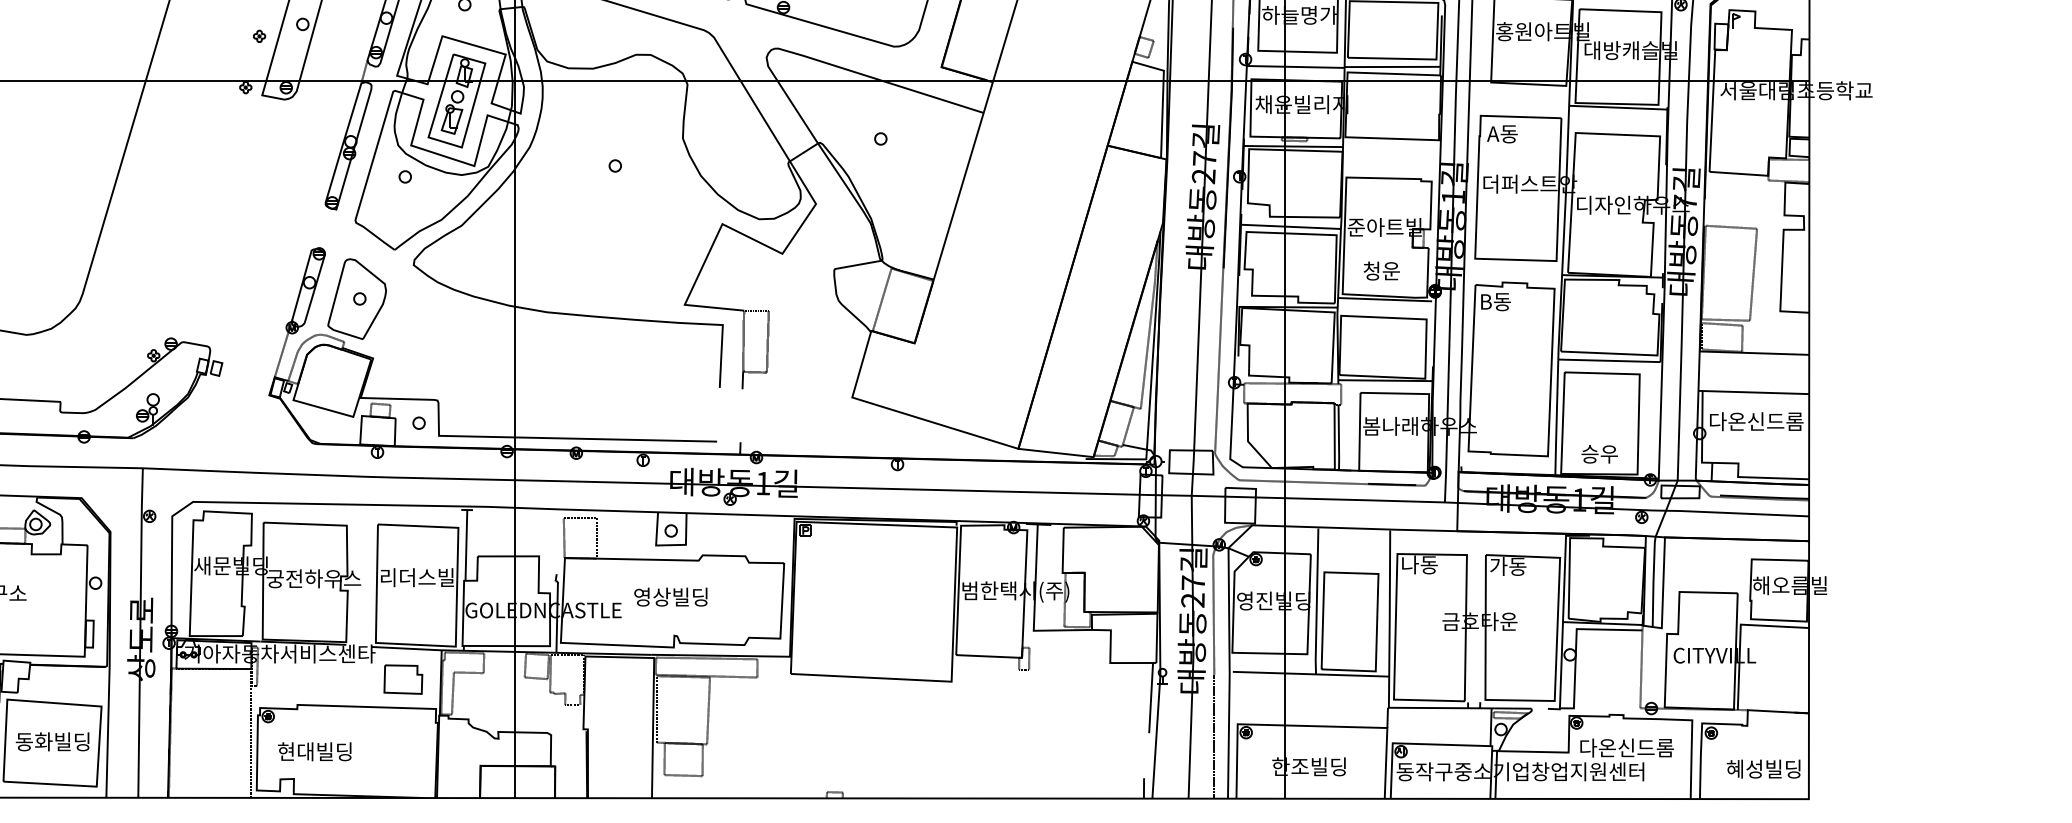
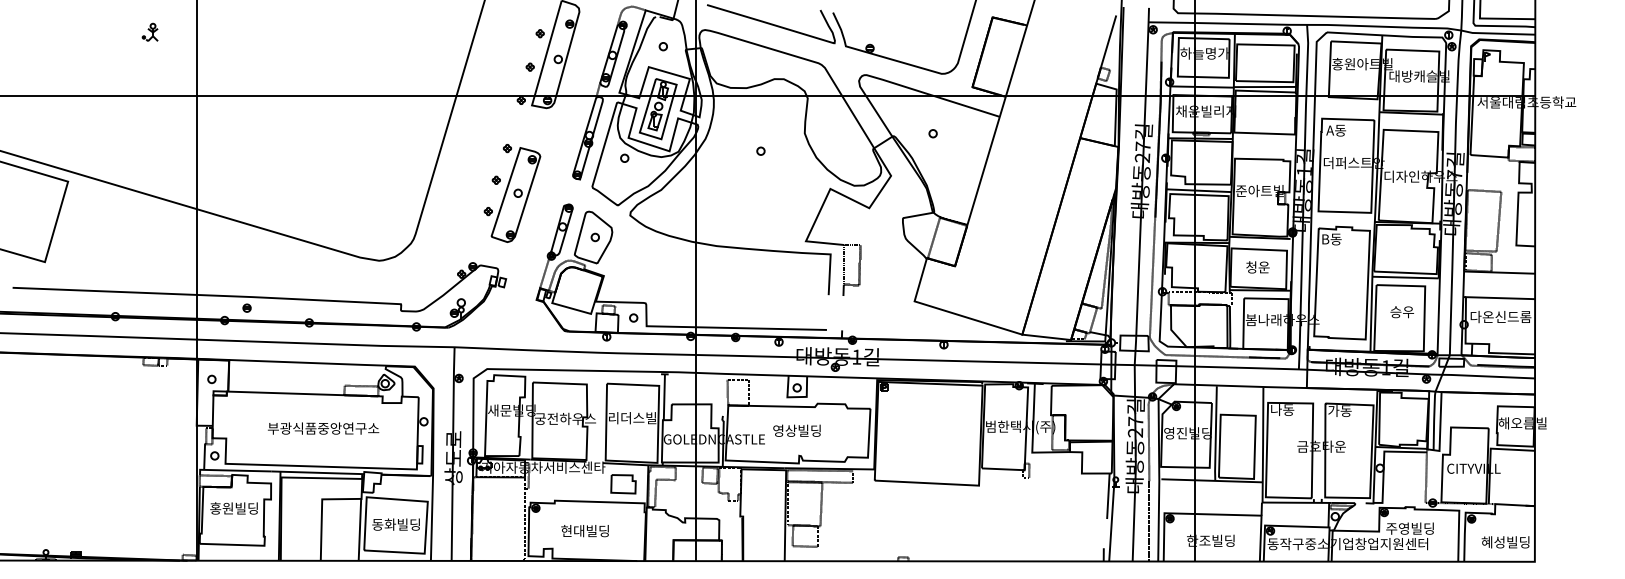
part: (232, 231) -> (512, 193), added
text: (1381, 271) -> (1257, 267), moved
text: (1598, 454) -> (1401, 312), moved
text: (1626, 747) -> (1416, 528), 다온신드롬 -> 주영빌딩
text: (313, 752) -> (584, 531), moved

